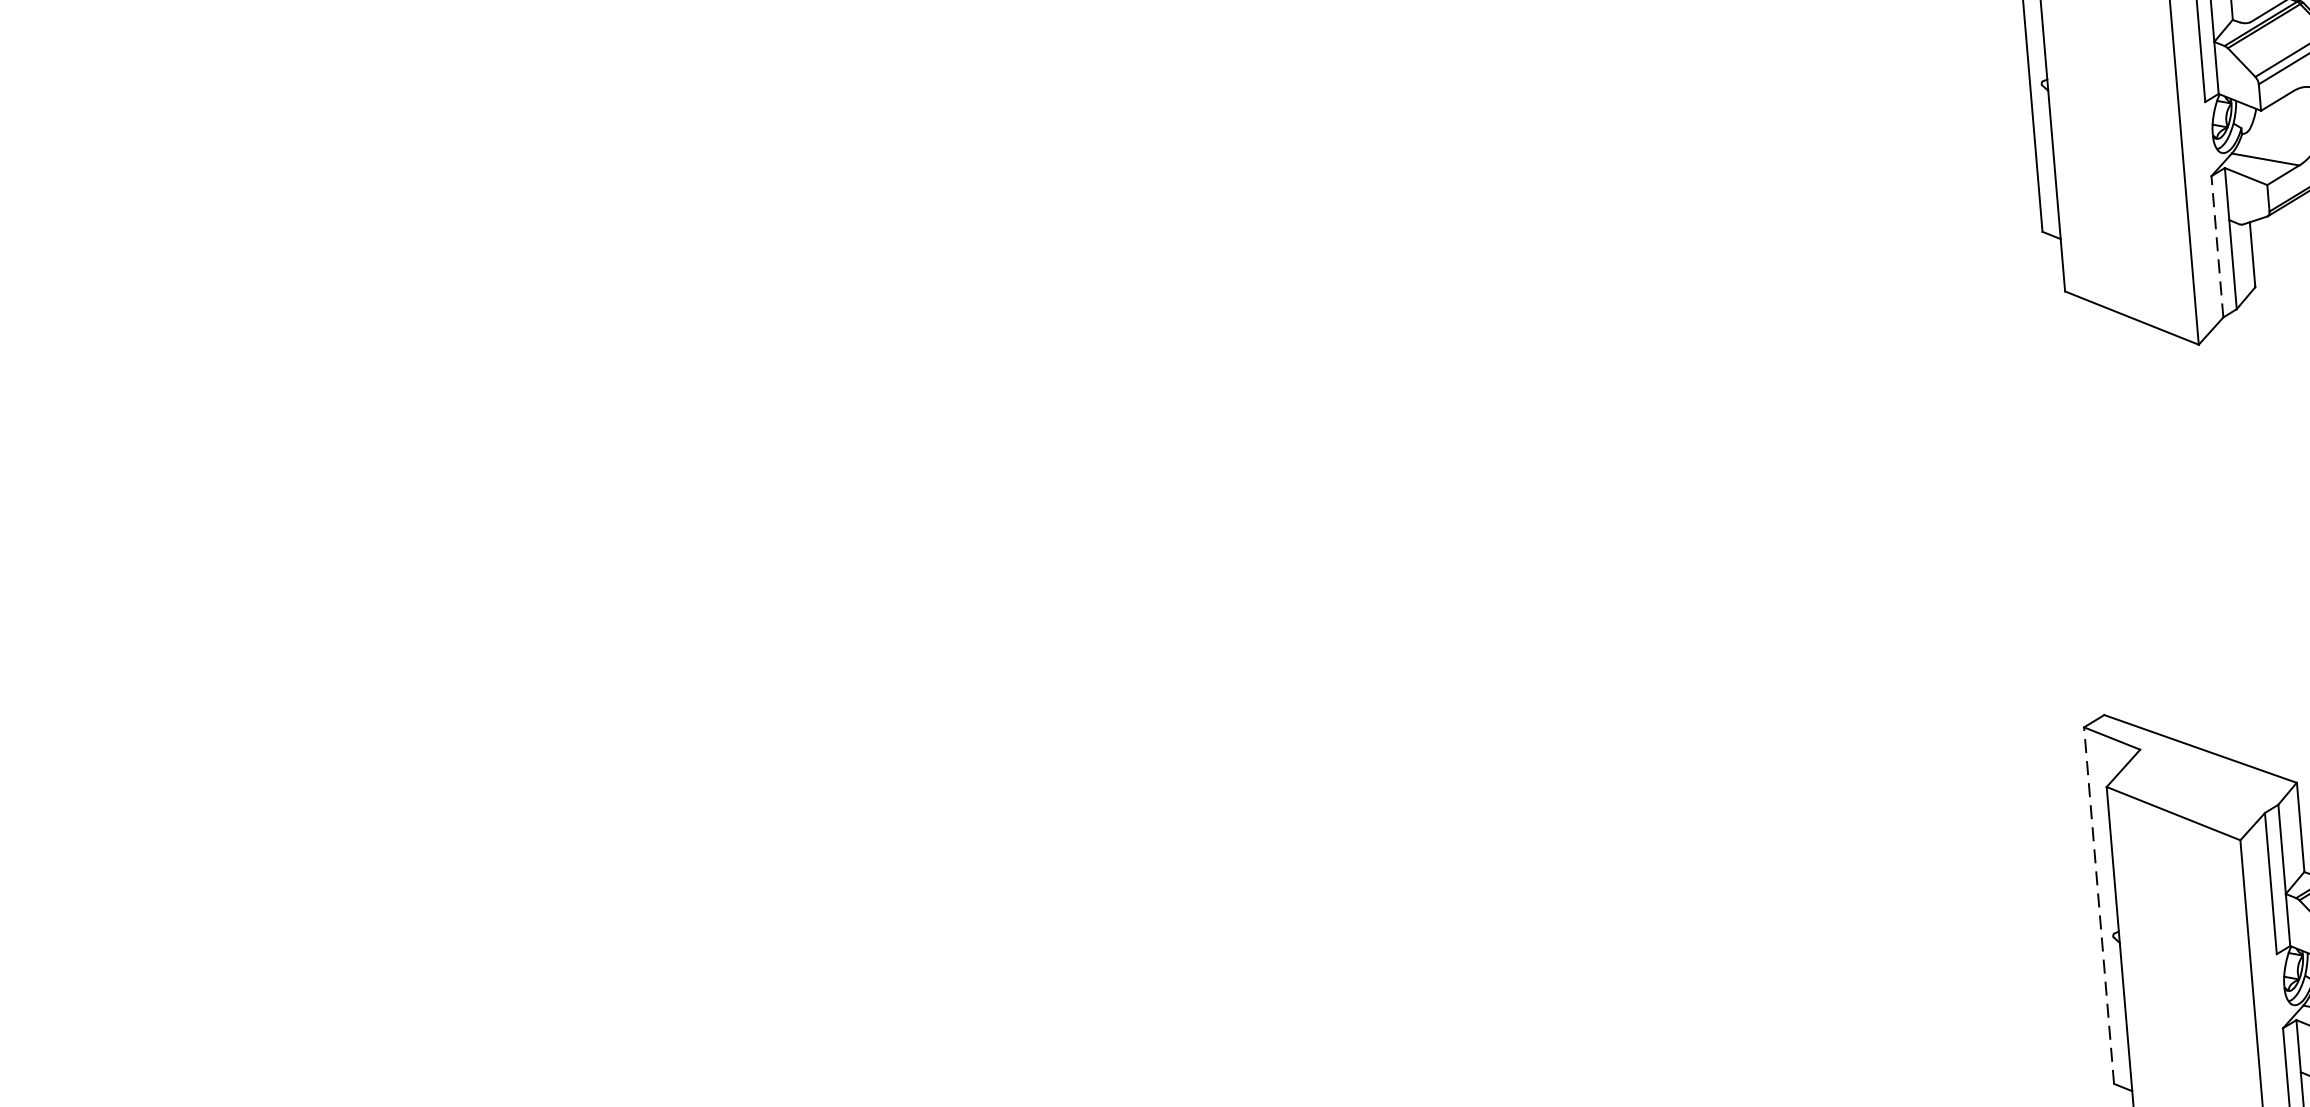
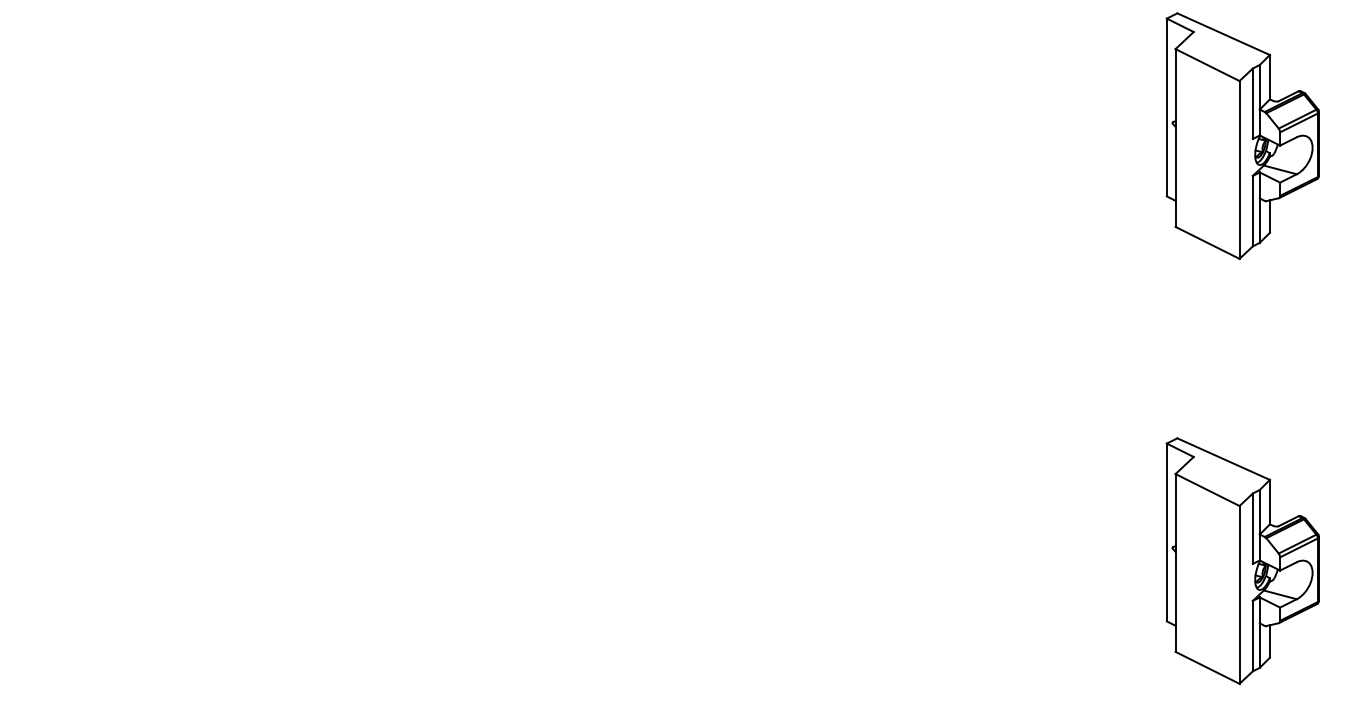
line: (2216, 245) -> (1252, 210), dashed -> solid
line: (2098, 905) -> (1166, 532), dashed -> solid

